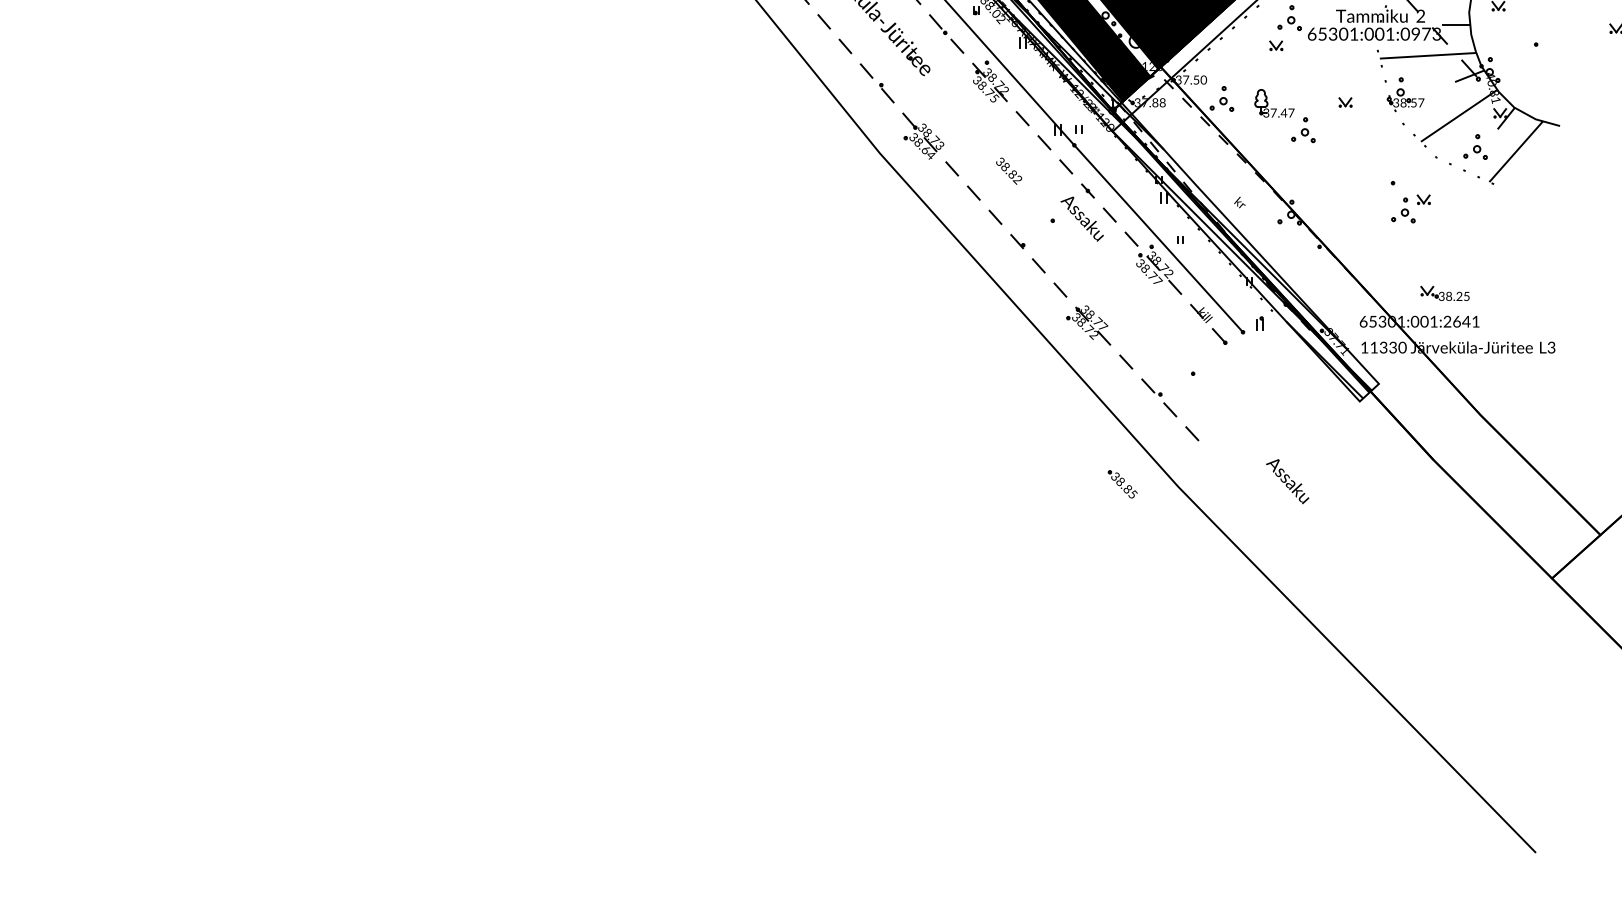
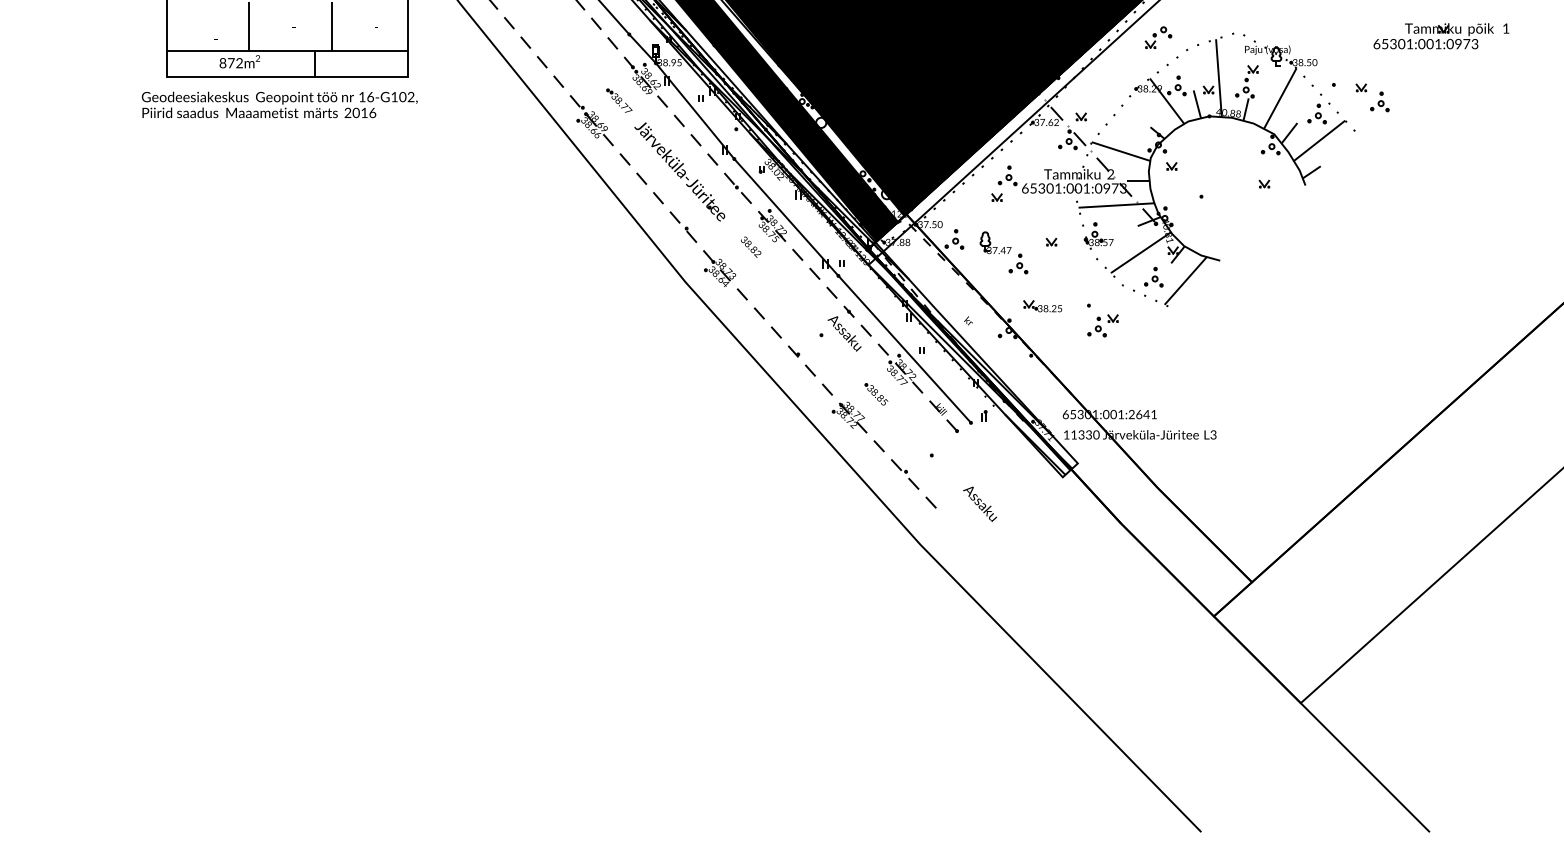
text: (1009, 170) -> (751, 246), moved
part: (1444, 293) -> (1042, 306), moved
text: (1286, 480) -> (979, 503), moved
part: (1122, 484) -> (876, 394), moved

